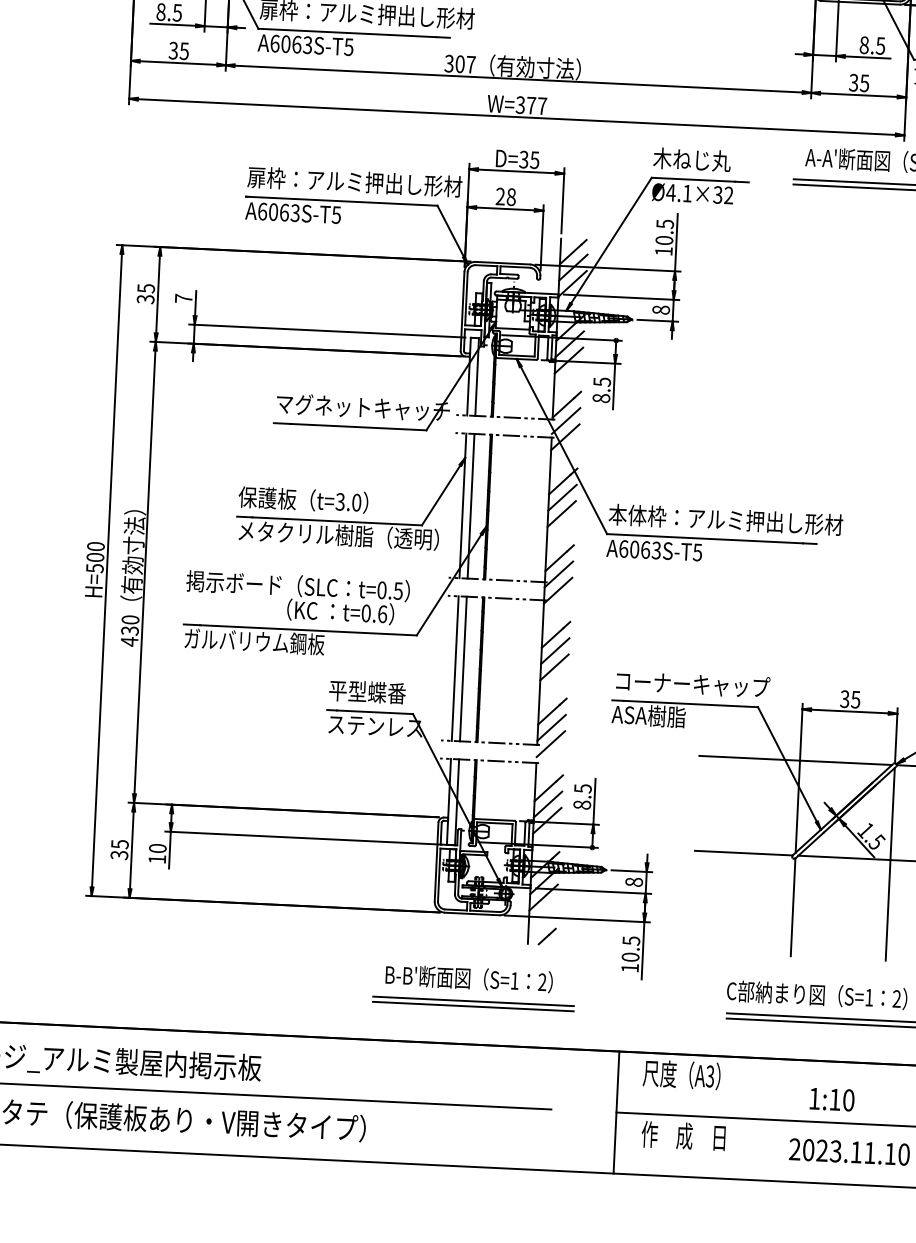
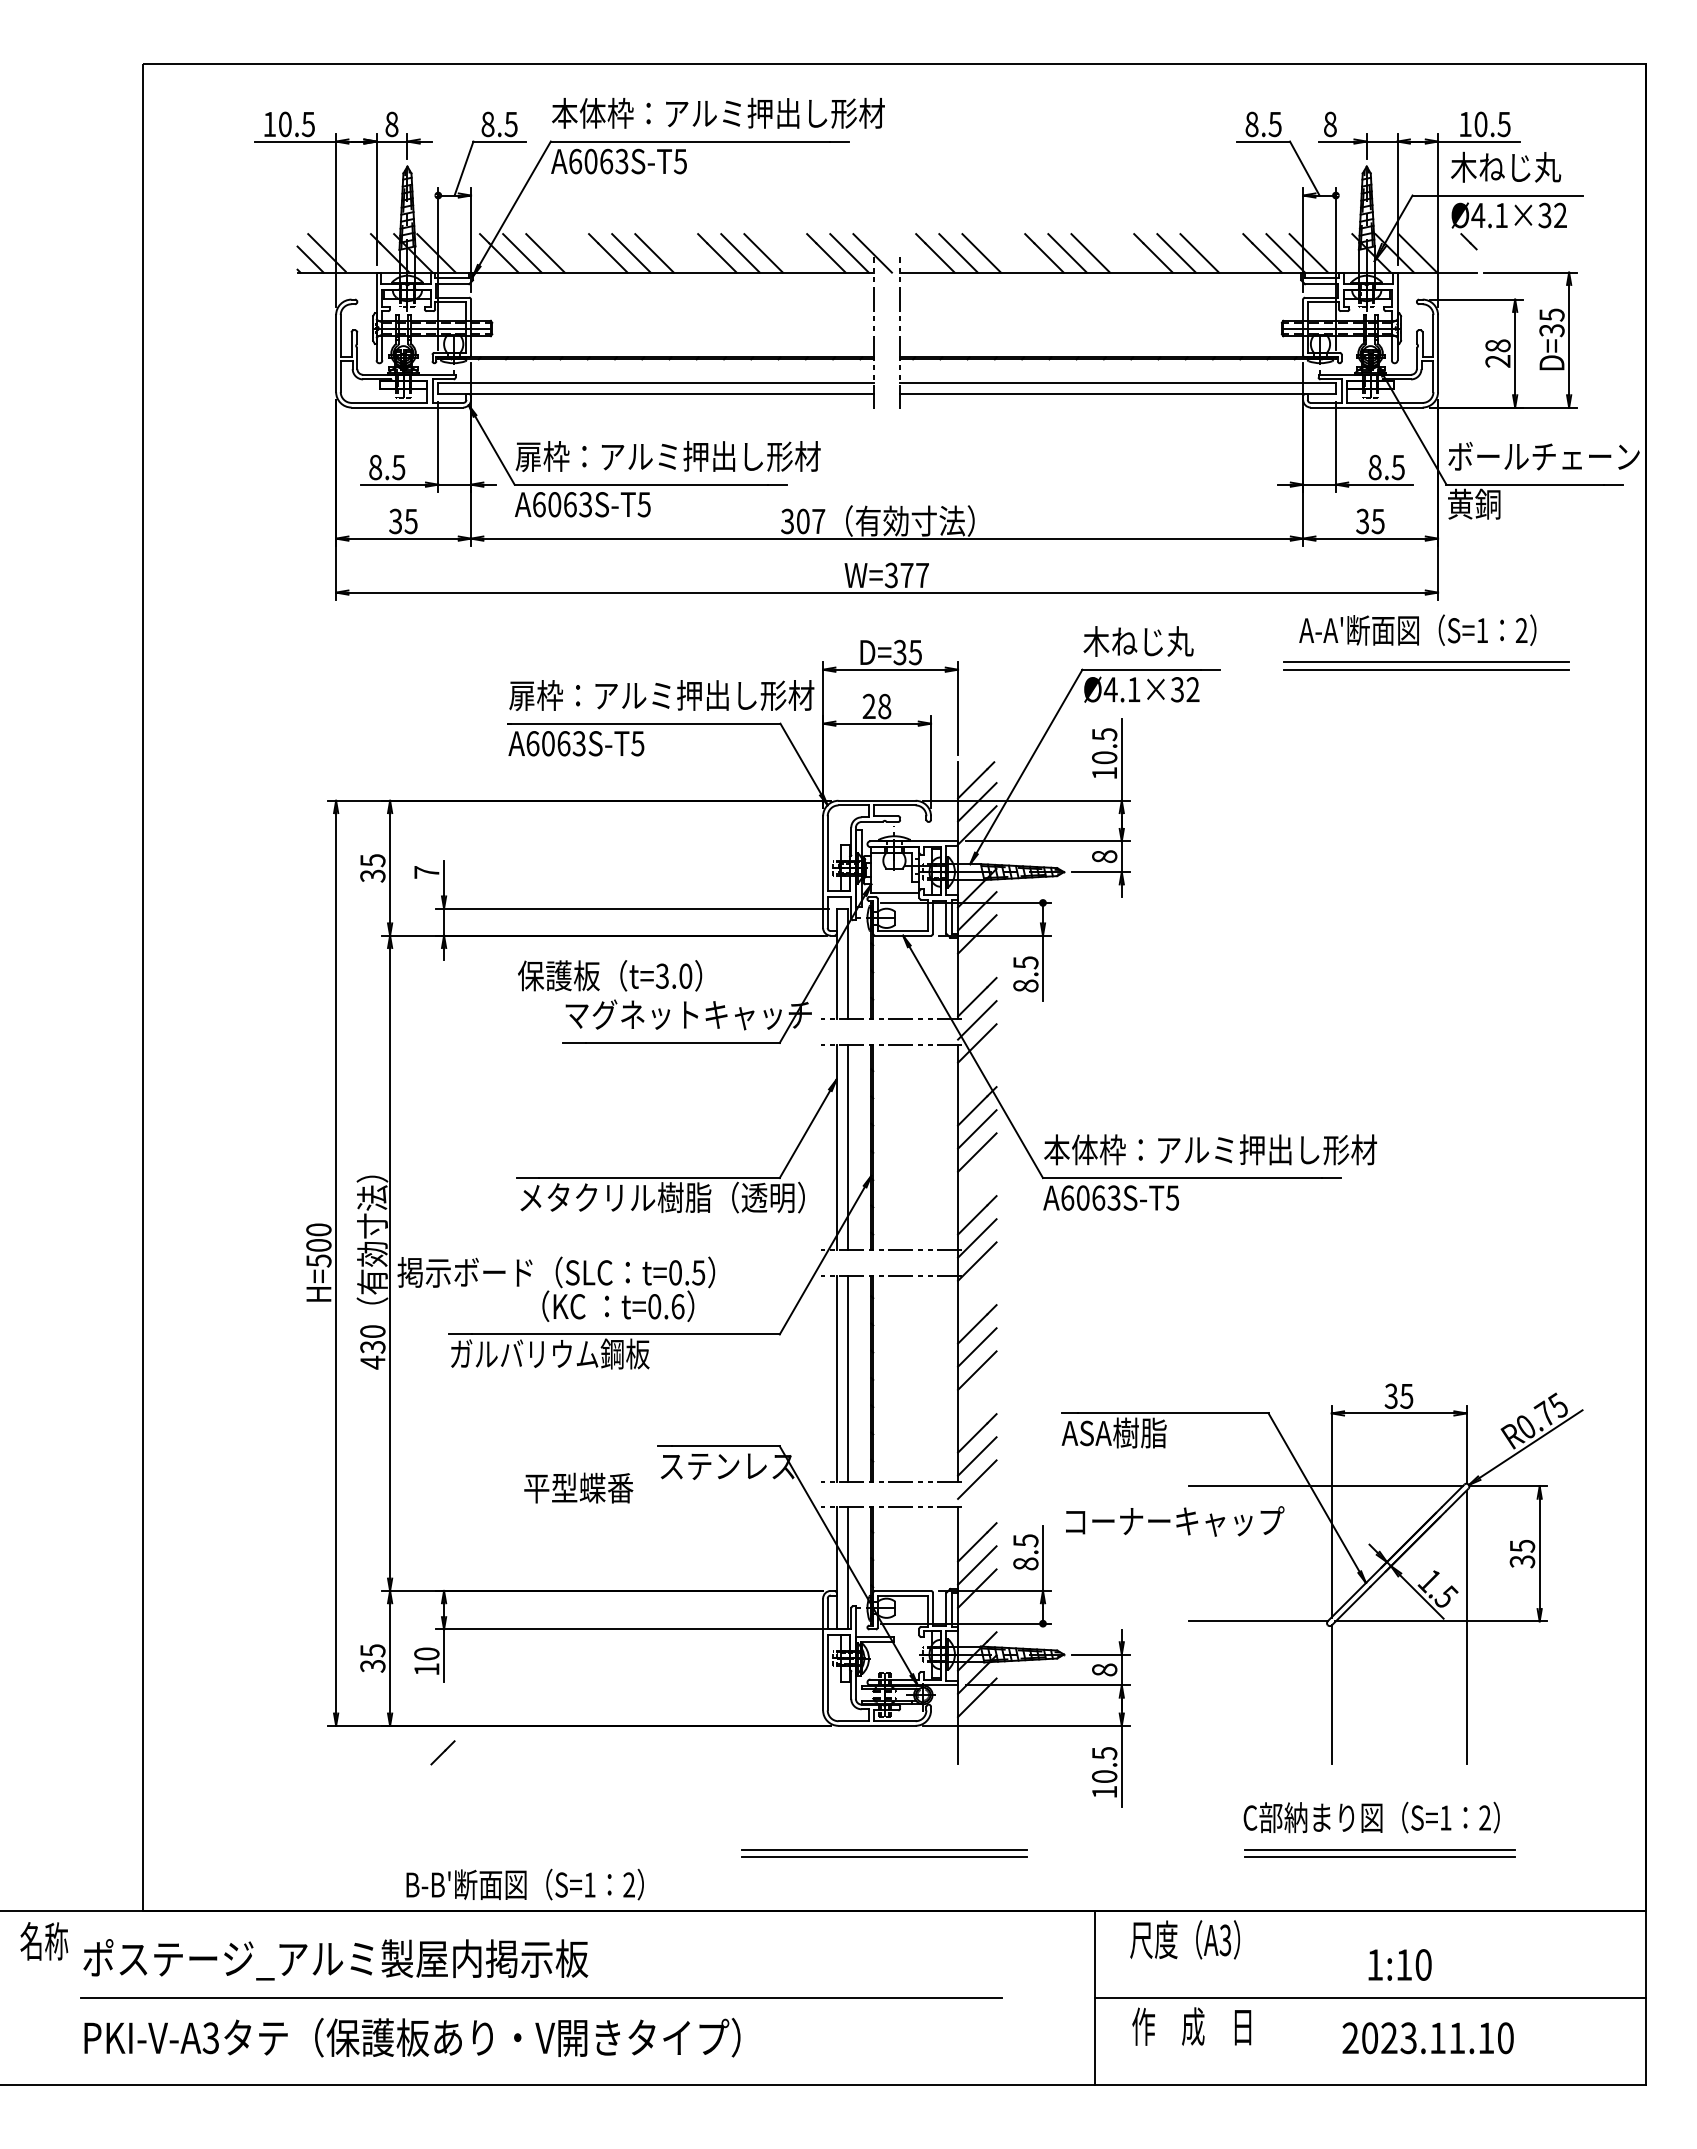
text: (303, 499) -> (610, 975), moved
text: (297, 597) -> (556, 1288), moved
text: (693, 684) -> (1175, 1521), moved
text: (367, 691) -> (578, 1487), moved
line: (546, 936) -> (442, 1752), moved
text: (468, 978) -> (524, 1884), moved

